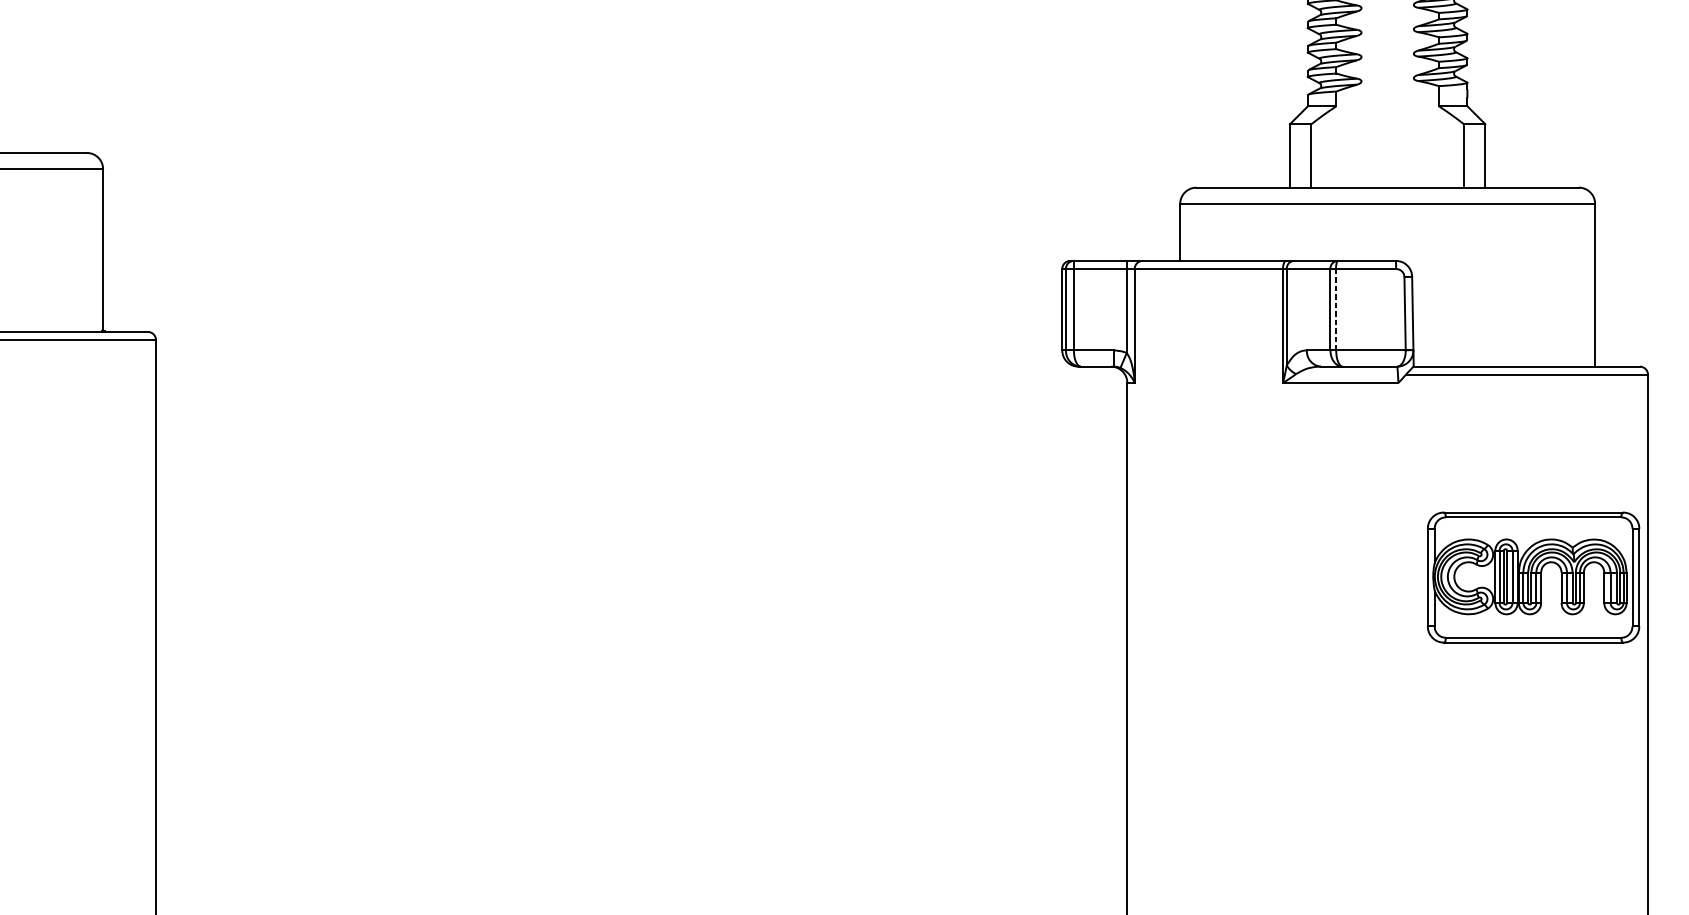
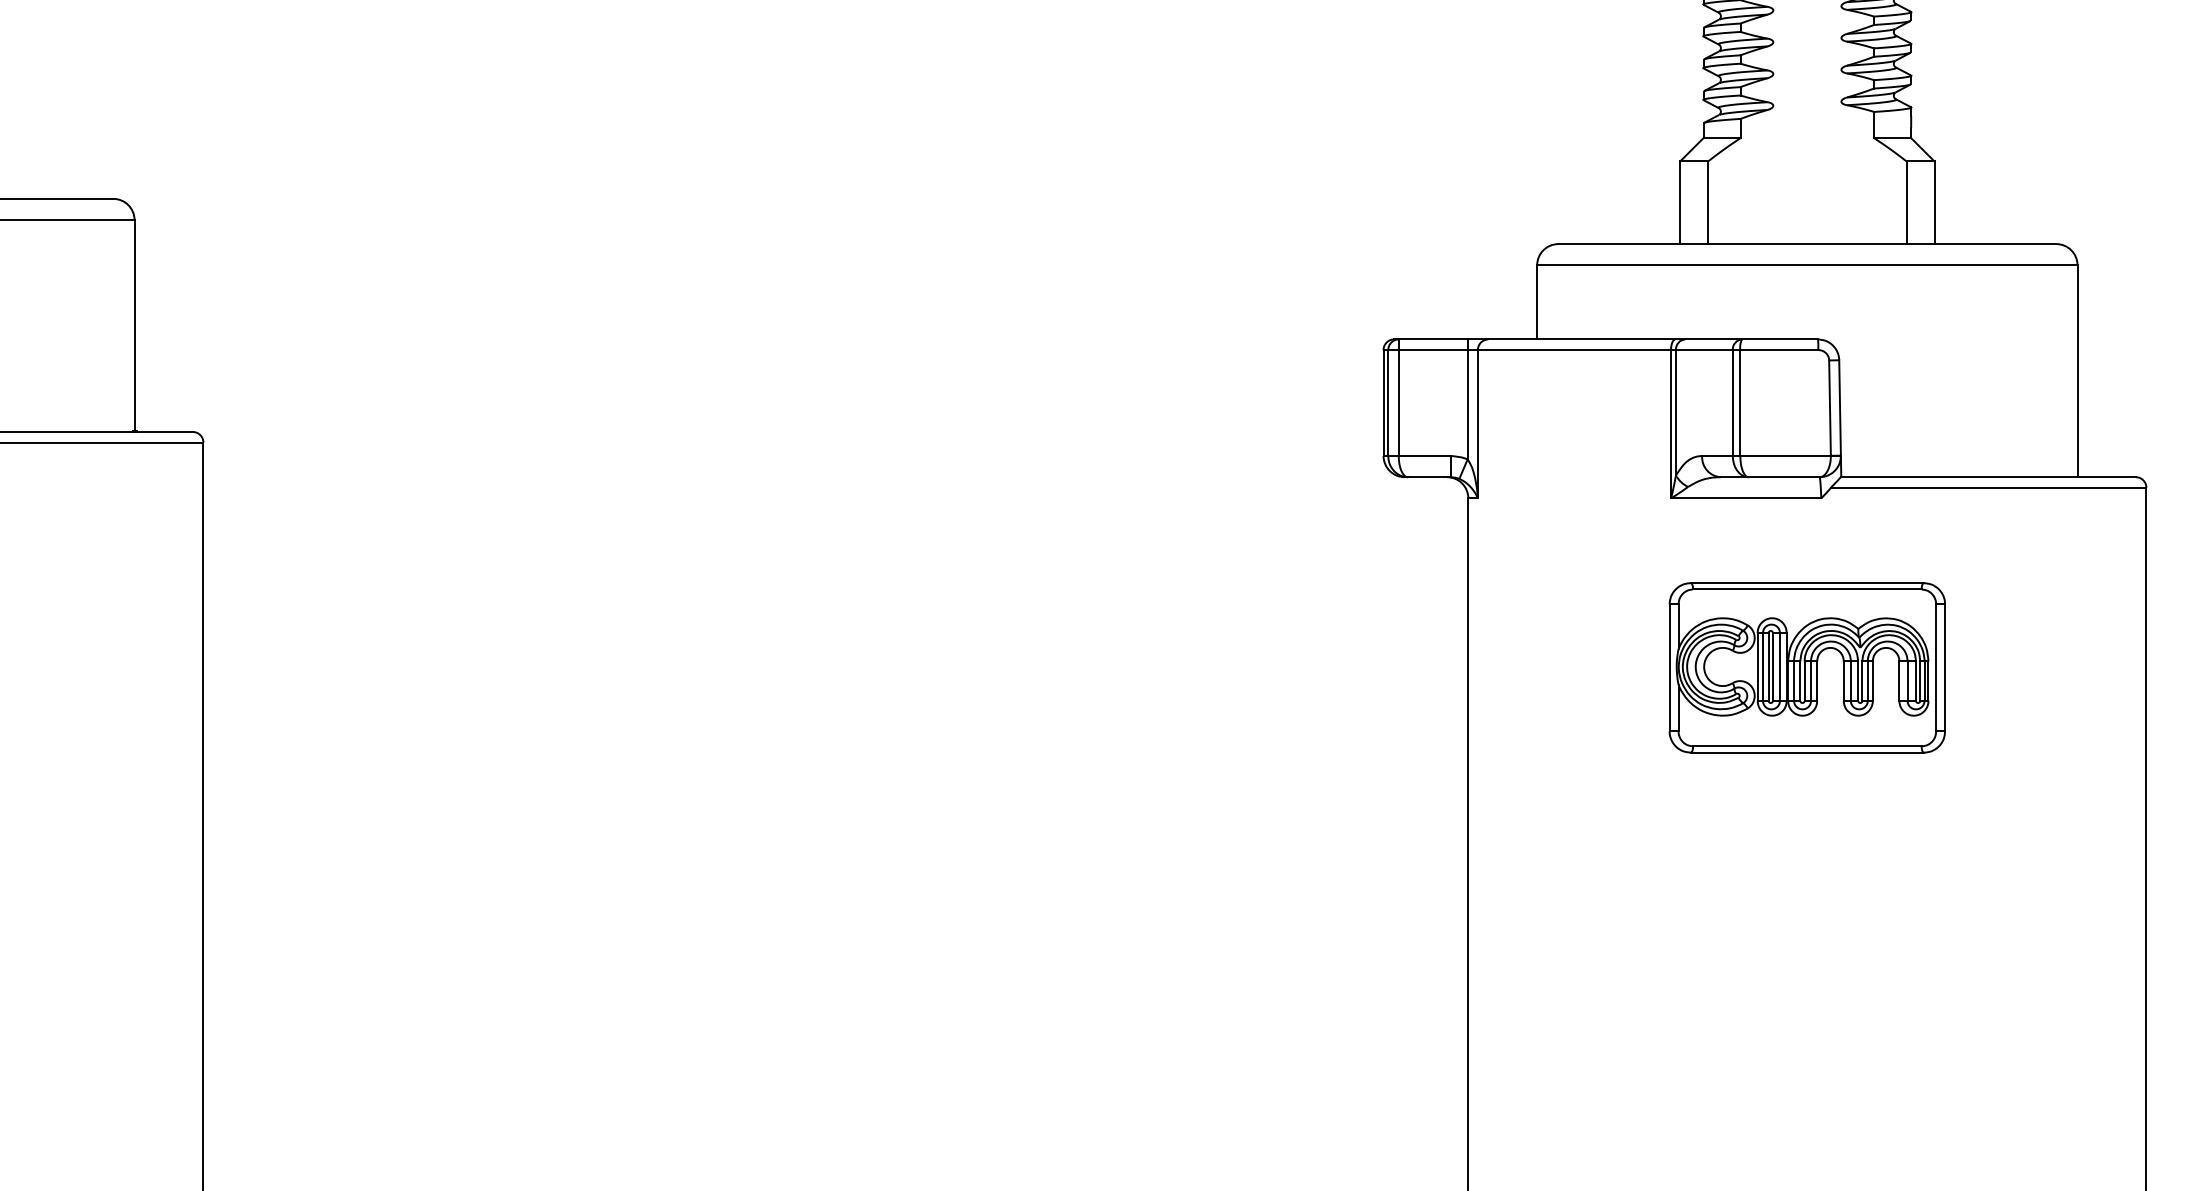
line: (1336, 310) -> (1740, 403), dashed -> solid
part: (1532, 577) -> (1806, 667), moved

